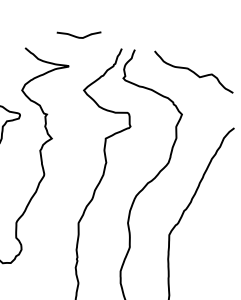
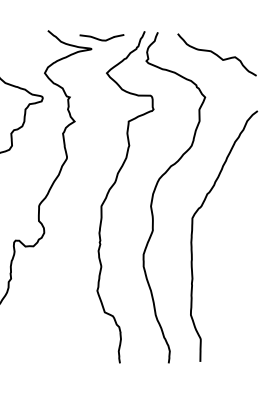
curve: (78, 36) -> (101, 39), moved

